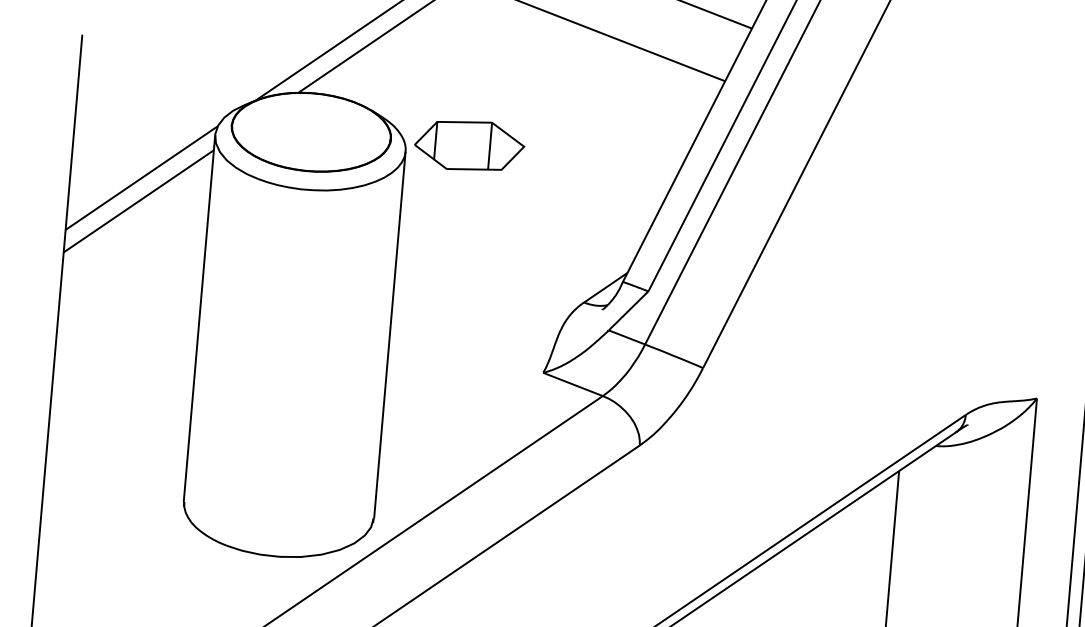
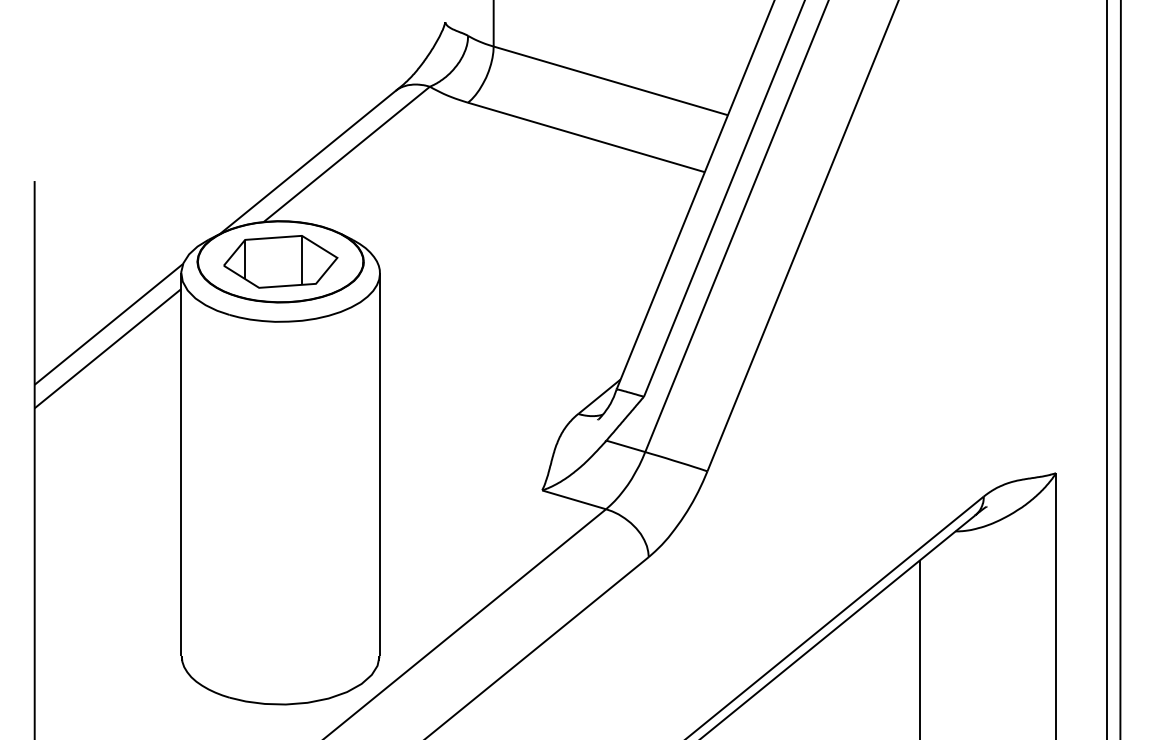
part: (469, 145) -> (280, 261), moved

